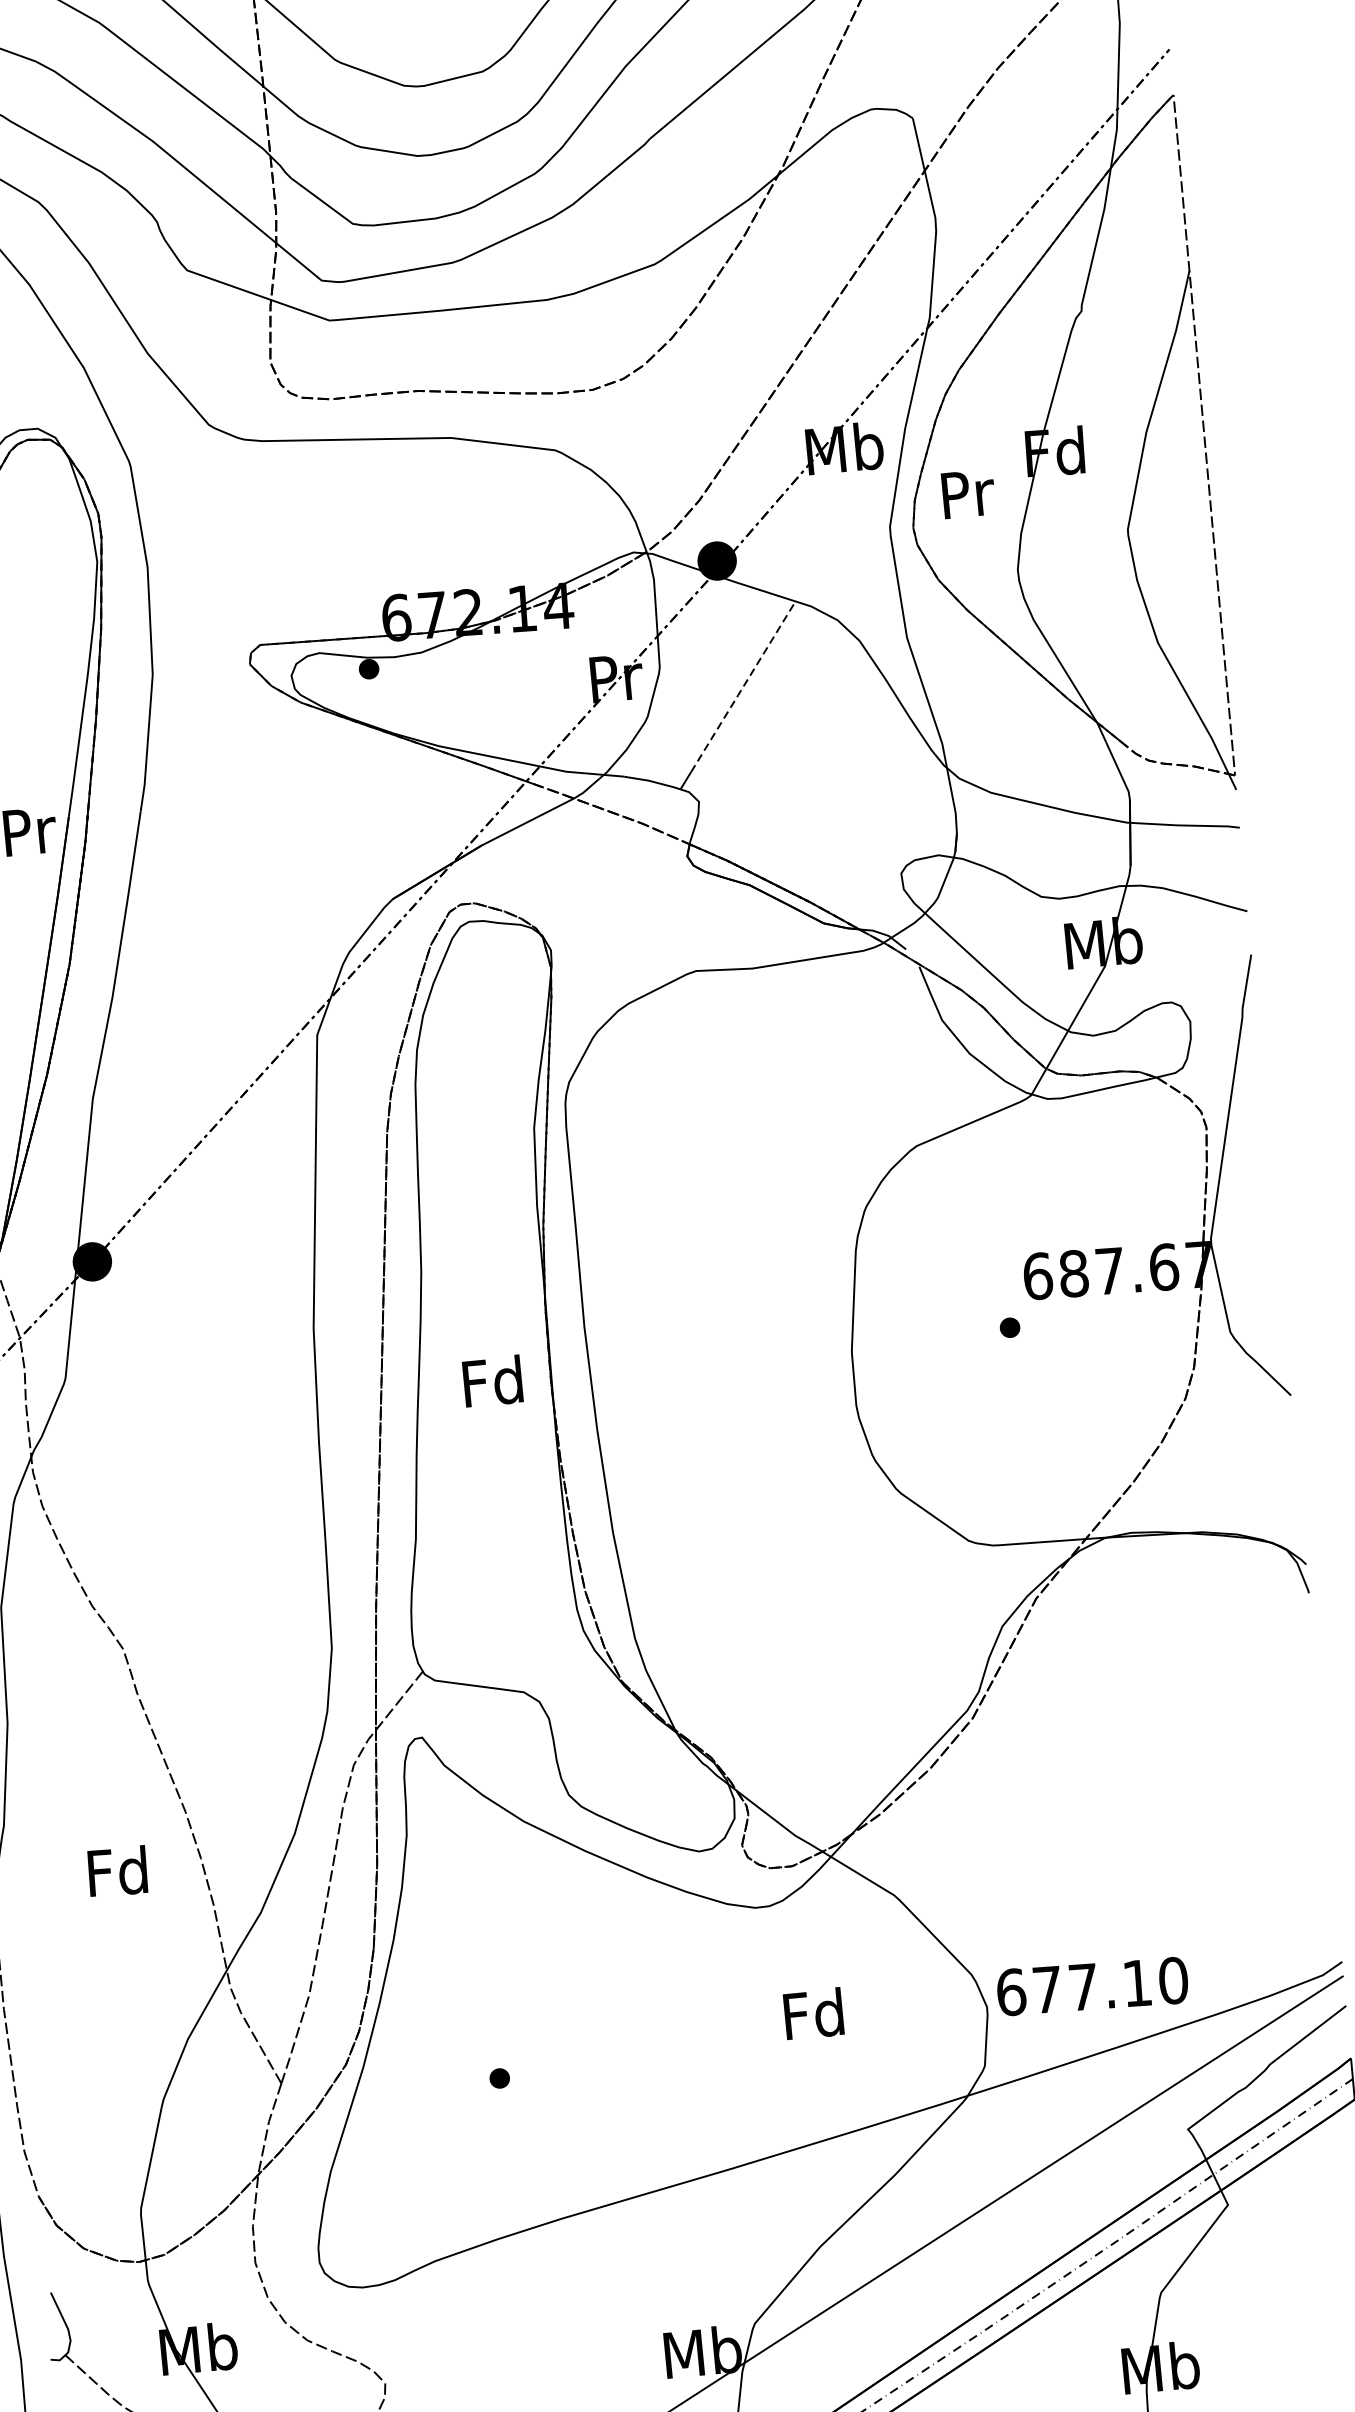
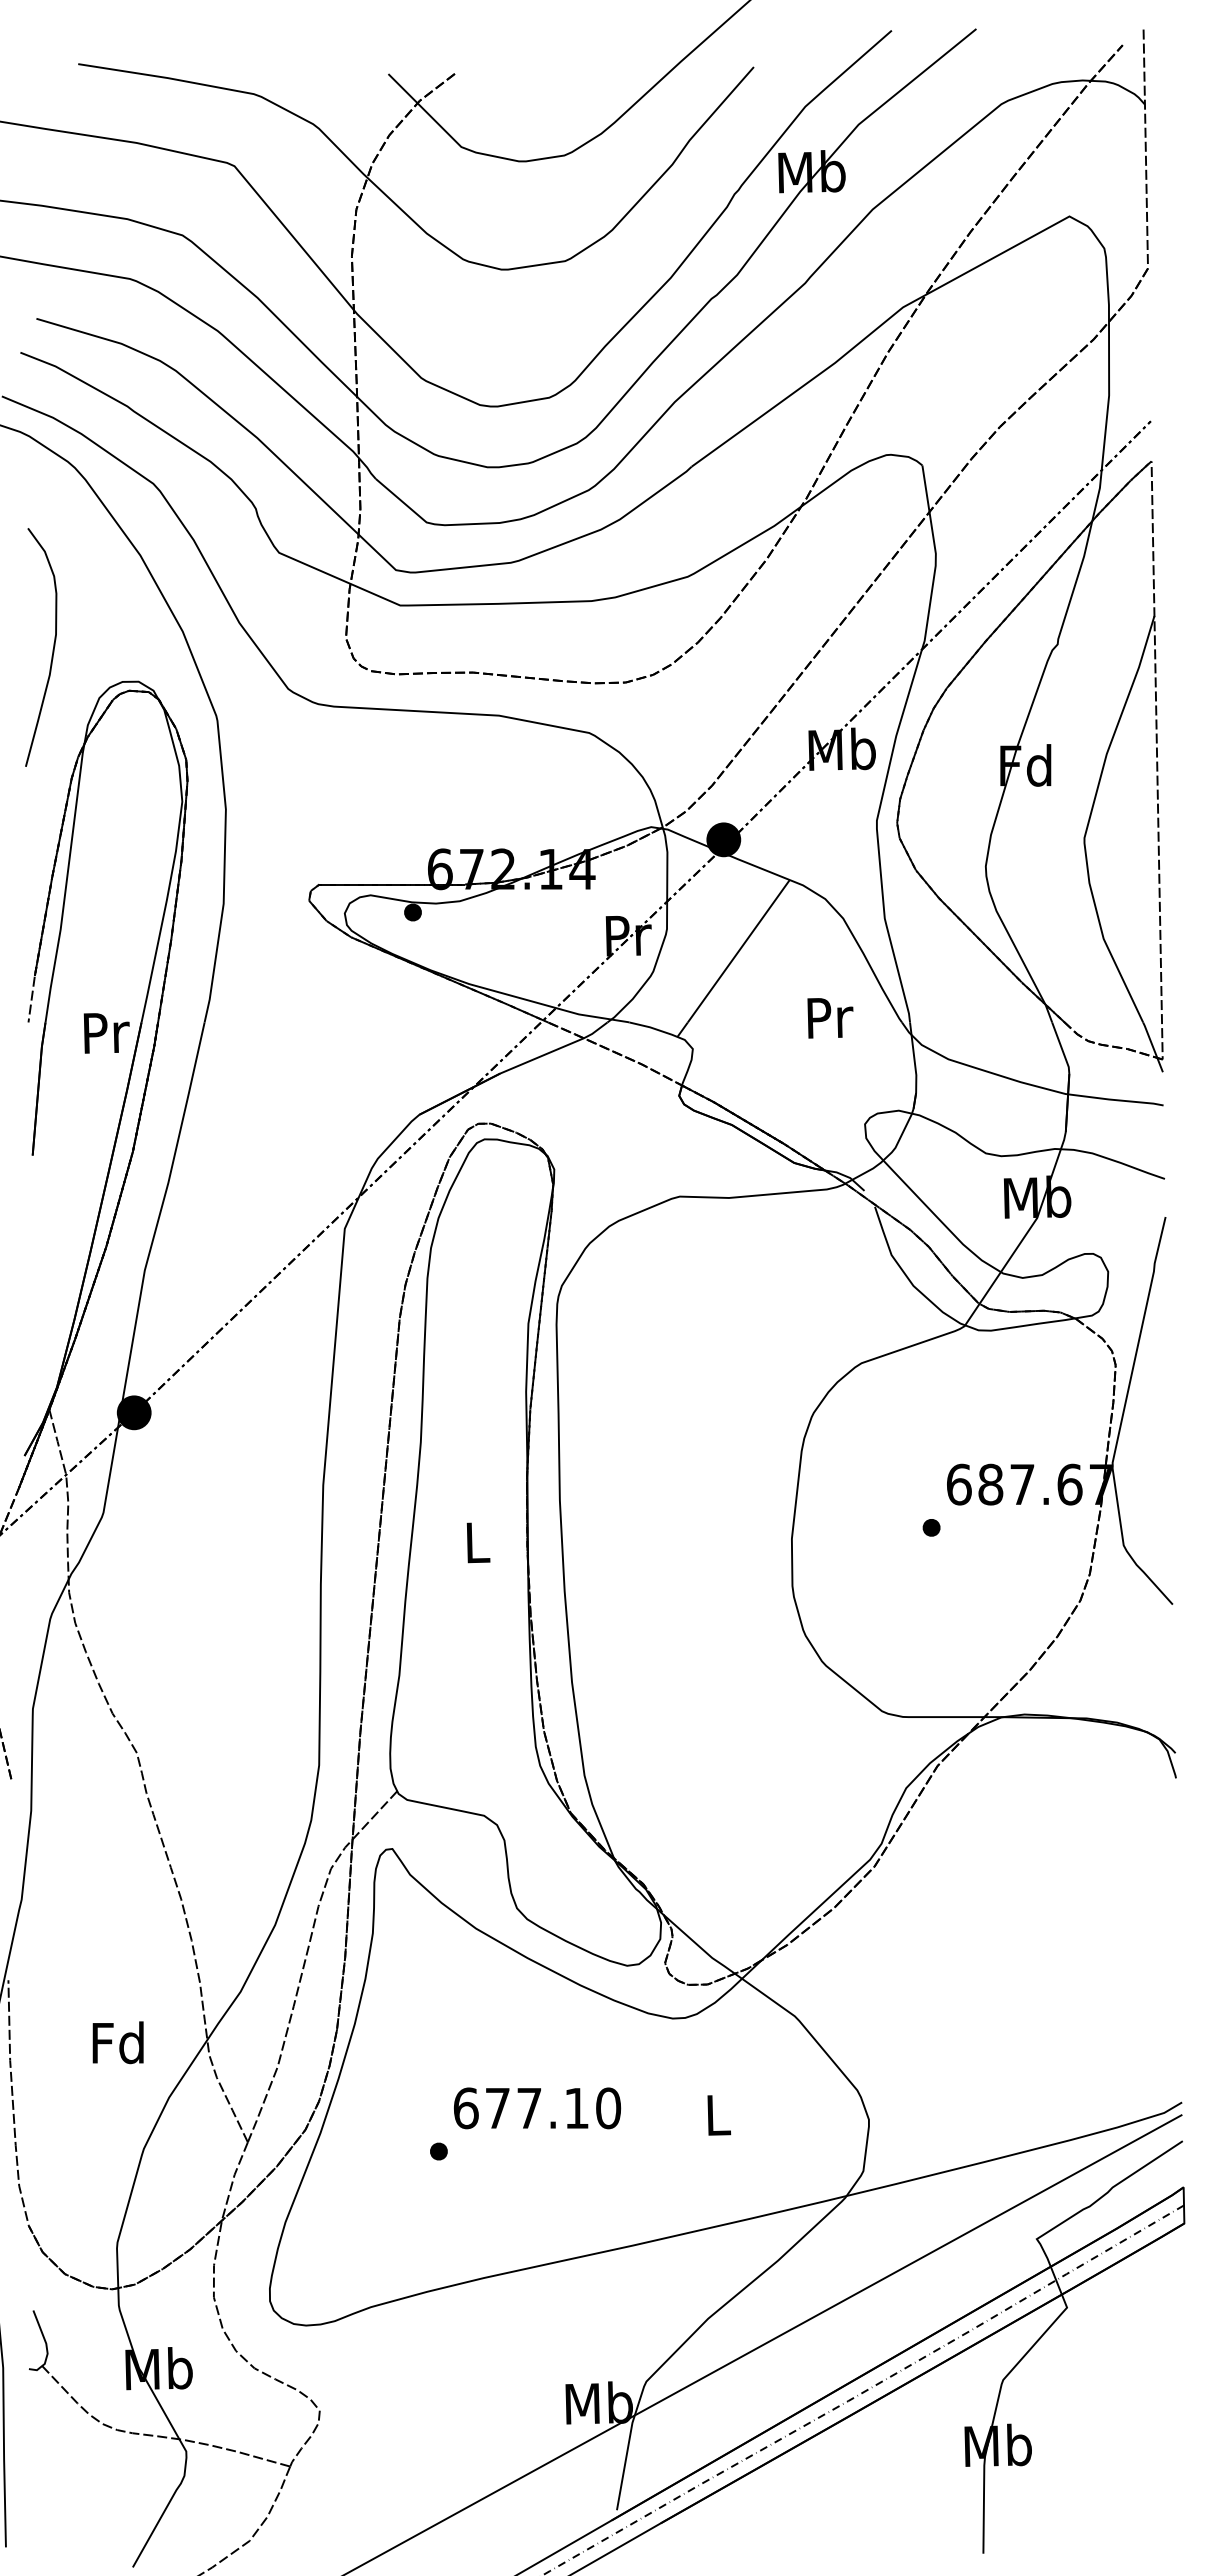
text: (968, 494) -> (830, 1018), moved
line: (743, 687) -> (738, 951), dashed -> solid
text: (492, 1380) -> (476, 1541), Fd -> L
text: (116, 1871) -> (117, 2042), moved
text: (1092, 1986) -> (537, 2108), moved
text: (814, 2012) -> (717, 2113), Fd -> L

